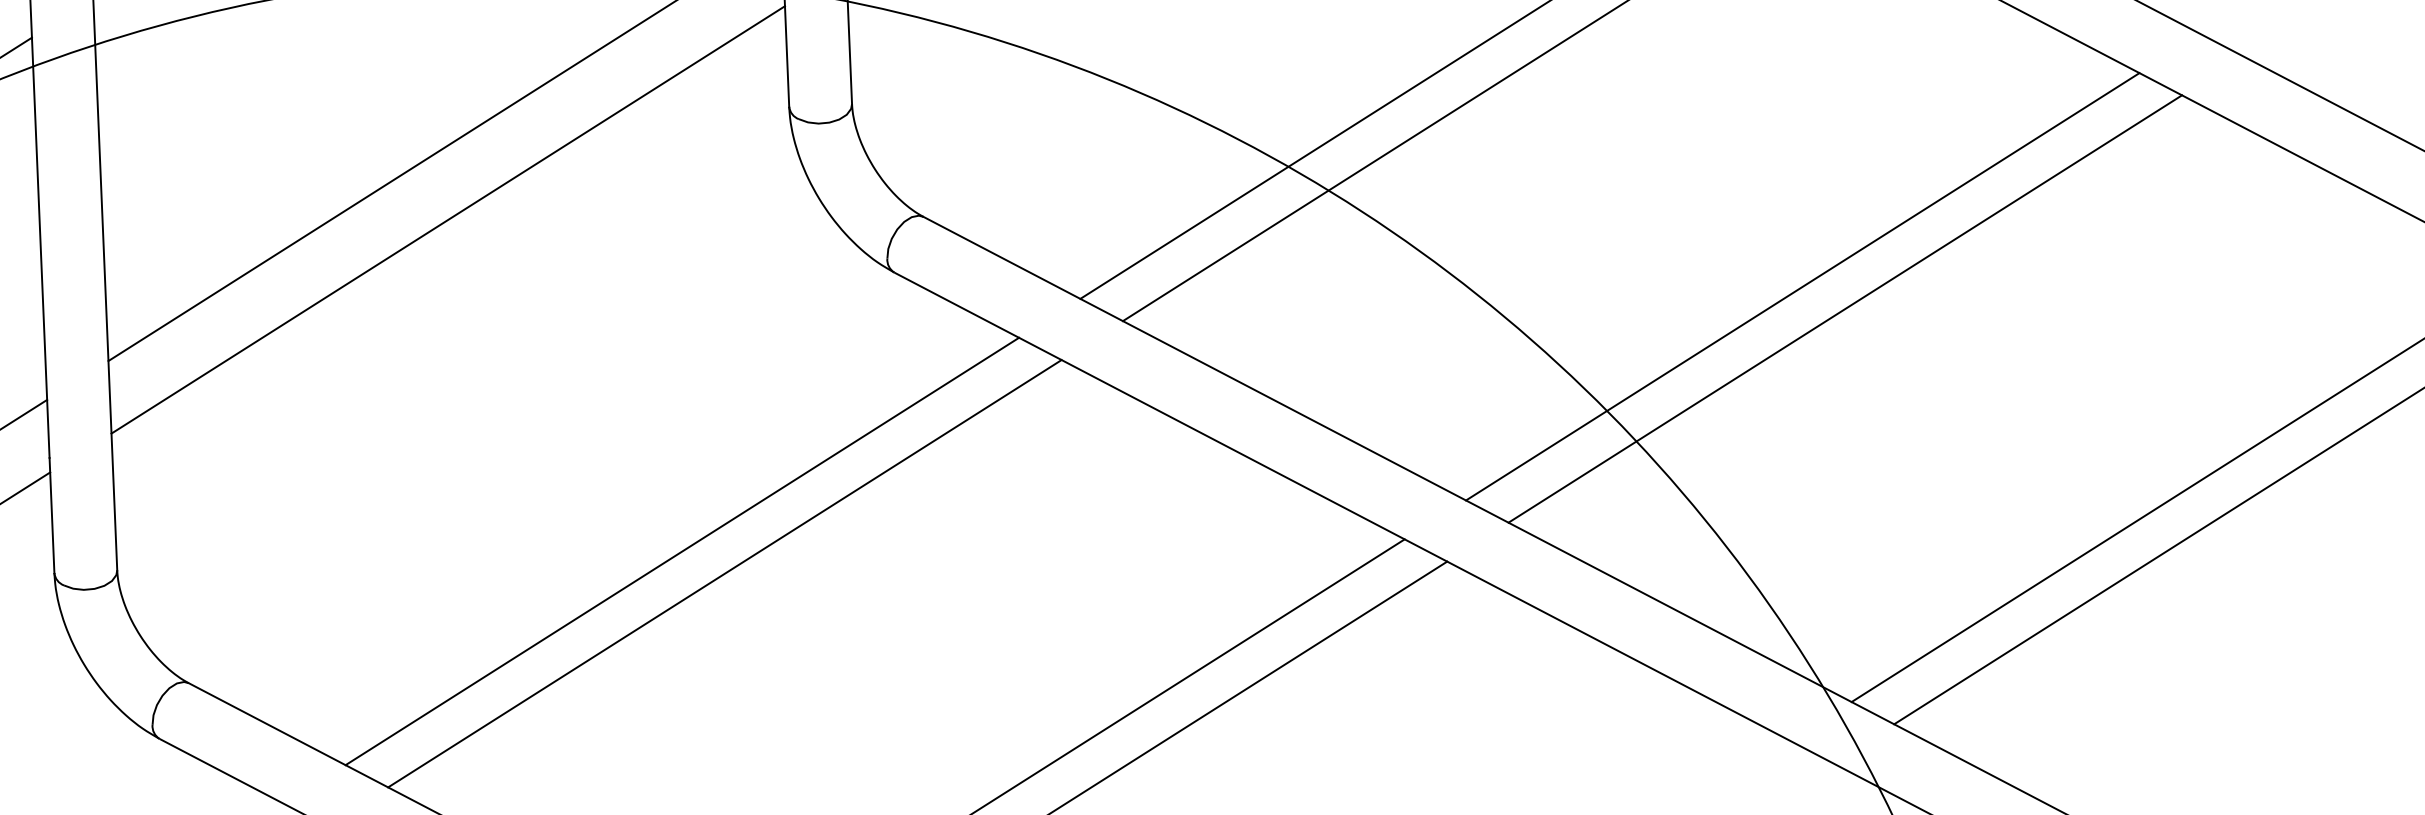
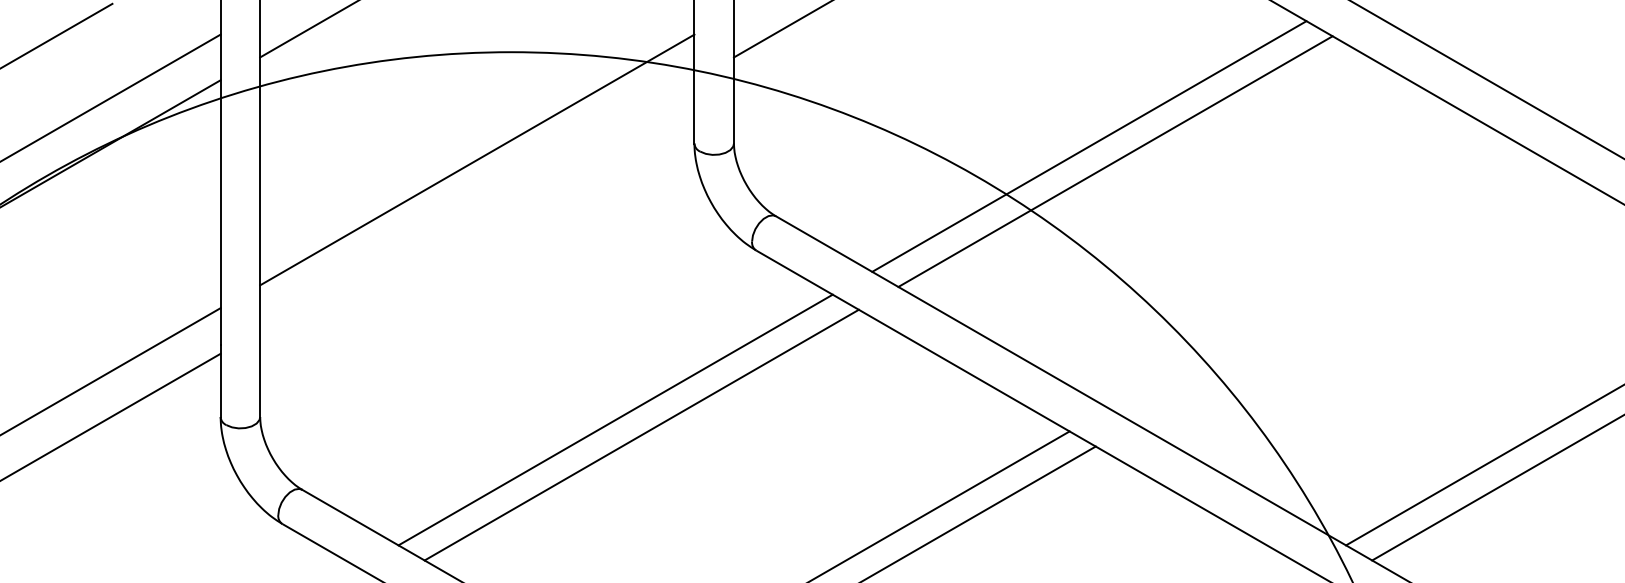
line: (448, 219) -> (477, 205), removed
line: (1803, 285) -> (1326, 282), removed
line: (1845, 309) -> (1352, 298), removed

